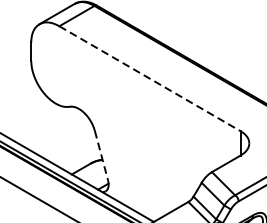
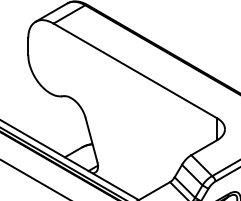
line: (150, 79) -> (135, 71), dashed -> solid
line: (101, 155) -> (91, 140), dashed -> solid

